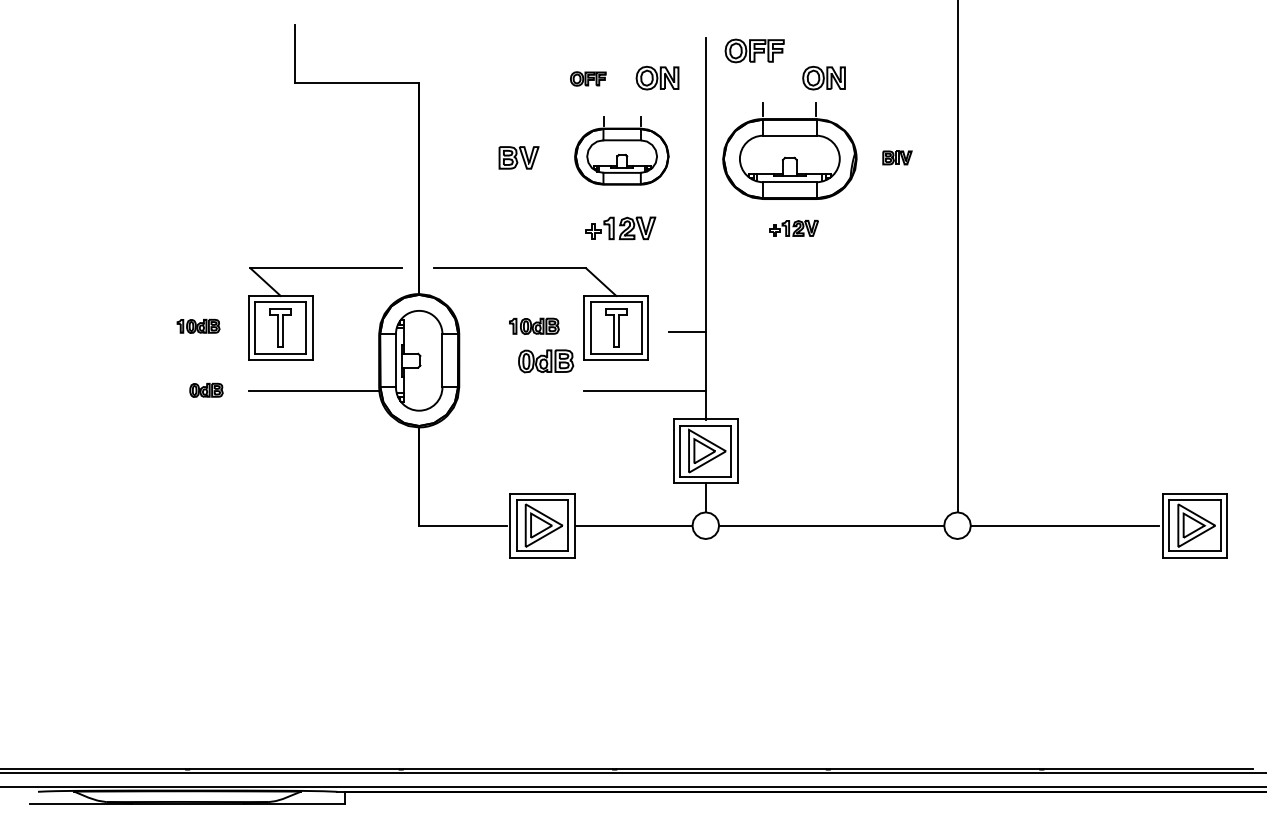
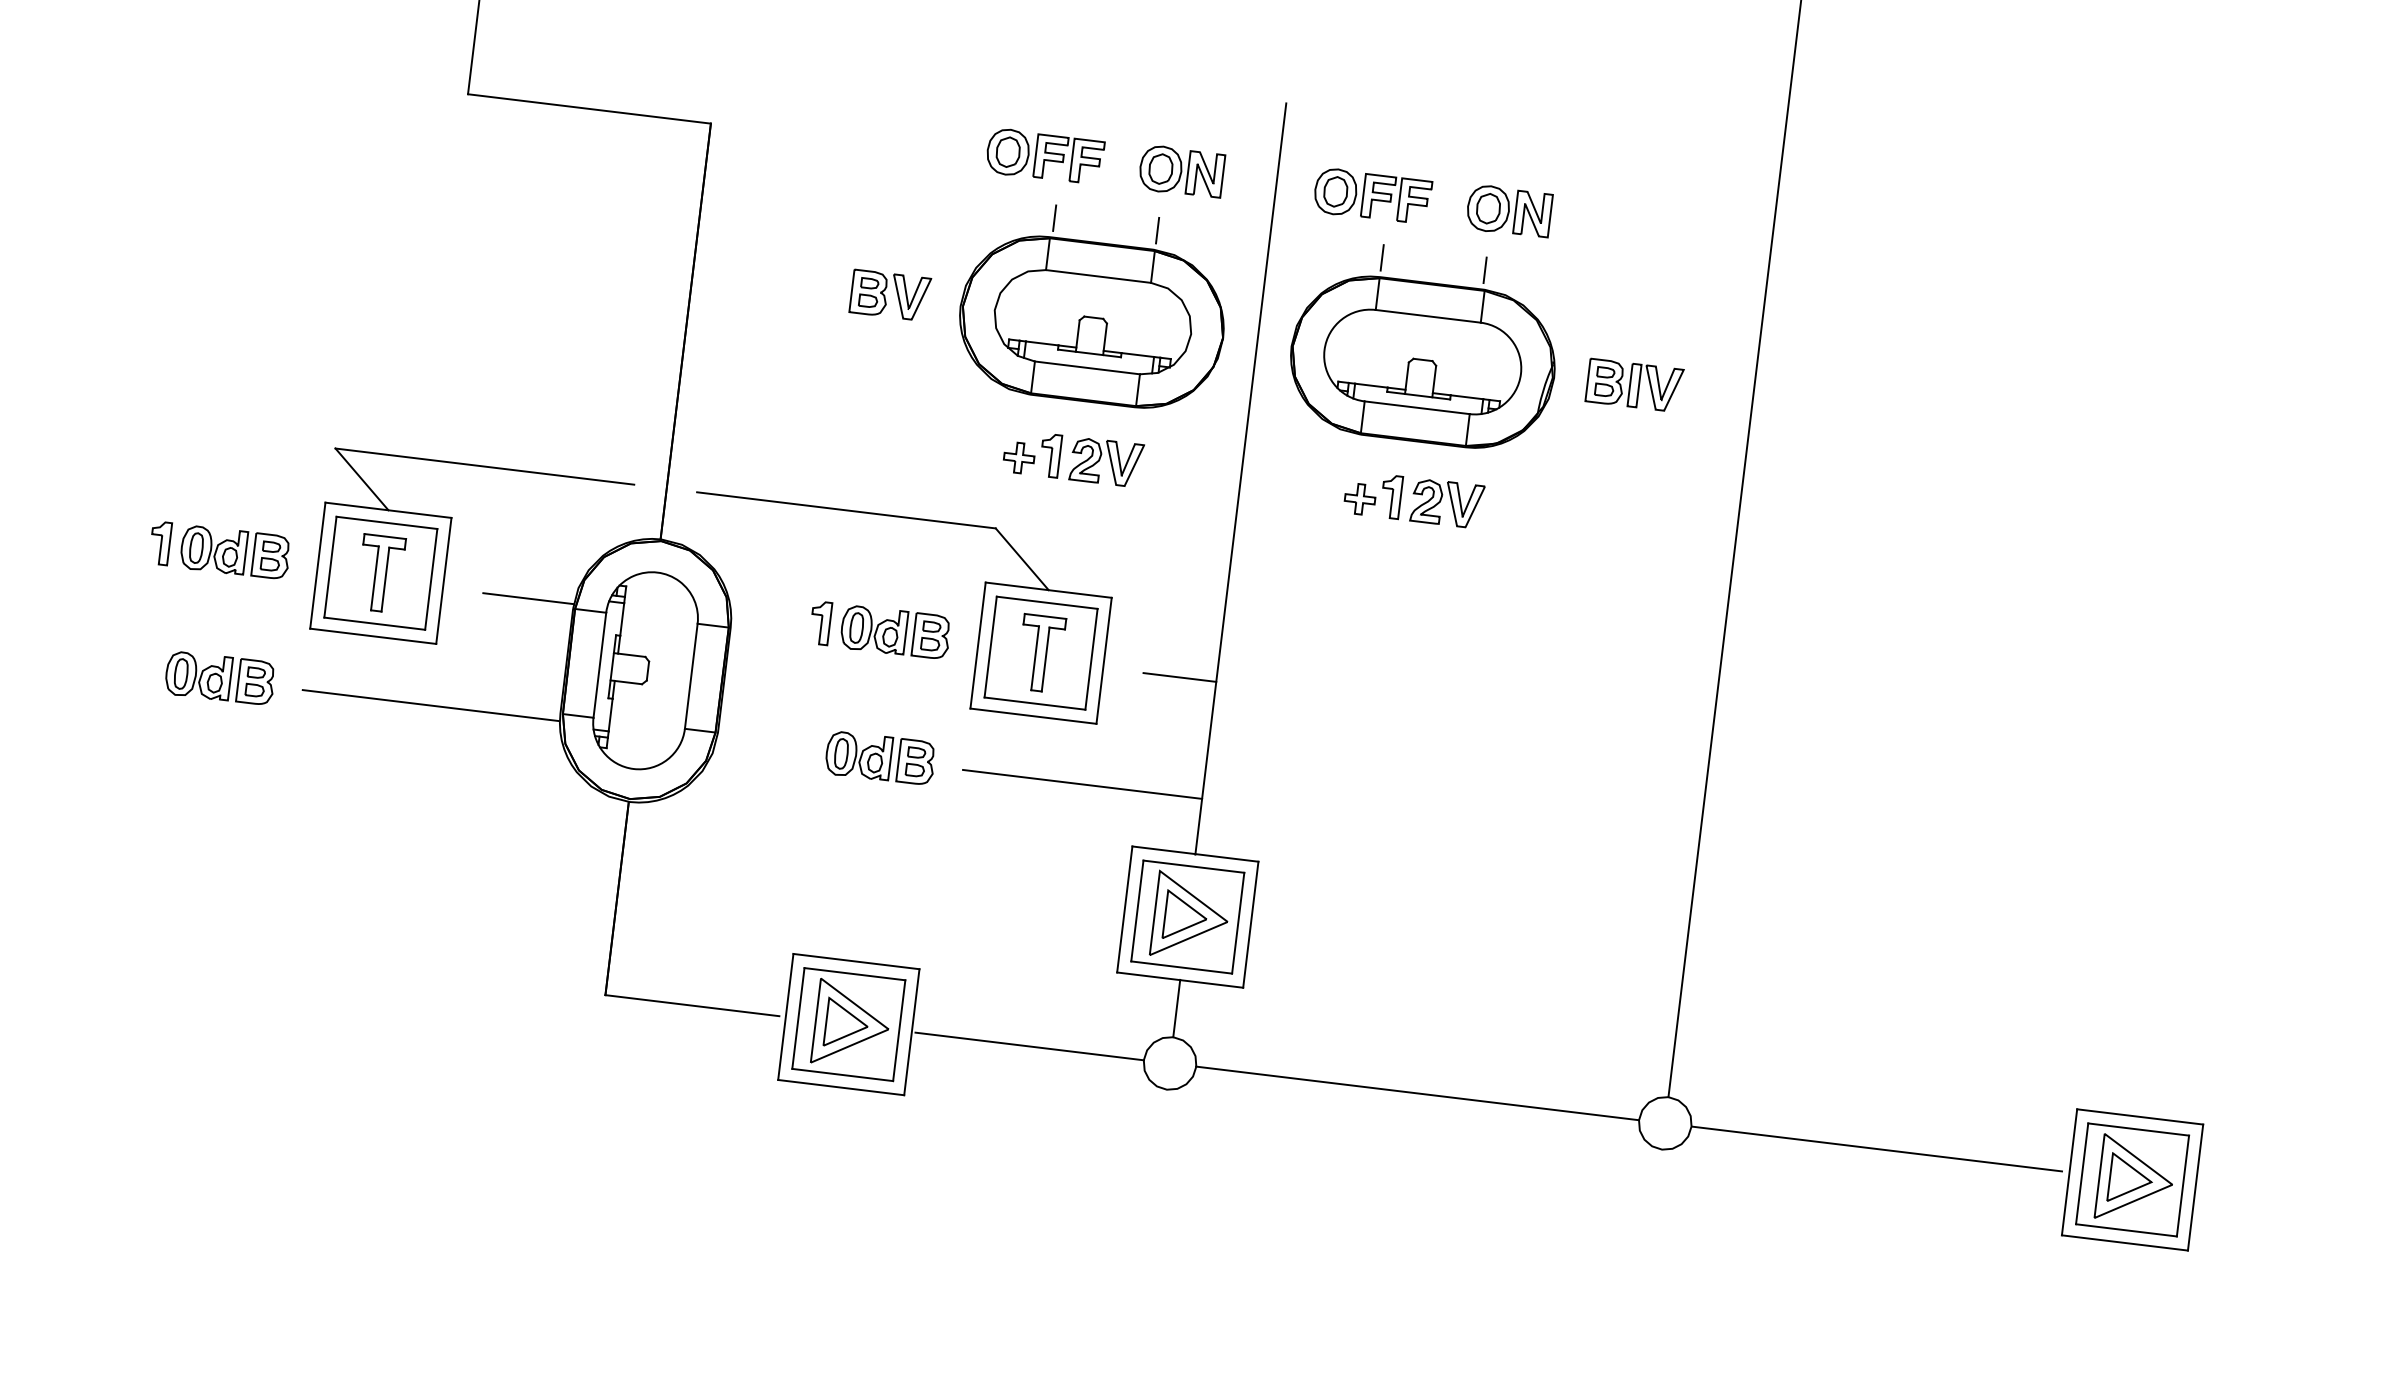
part: (754, 50) -> (1372, 195), moved
part: (588, 78) -> (1045, 155), size x1.67
part: (621, 150) -> (1093, 305), size x1.43
part: (897, 157) -> (1634, 384), size x1.67
part: (793, 228) -> (1413, 499), size x1.43
part: (198, 326) -> (219, 550), size x1.67
part: (534, 326) -> (880, 630), size x1.43
line: (356, 331) -> (529, 598), added
part: (546, 361) -> (881, 758), moved
part: (206, 390) -> (220, 678), size x1.67

